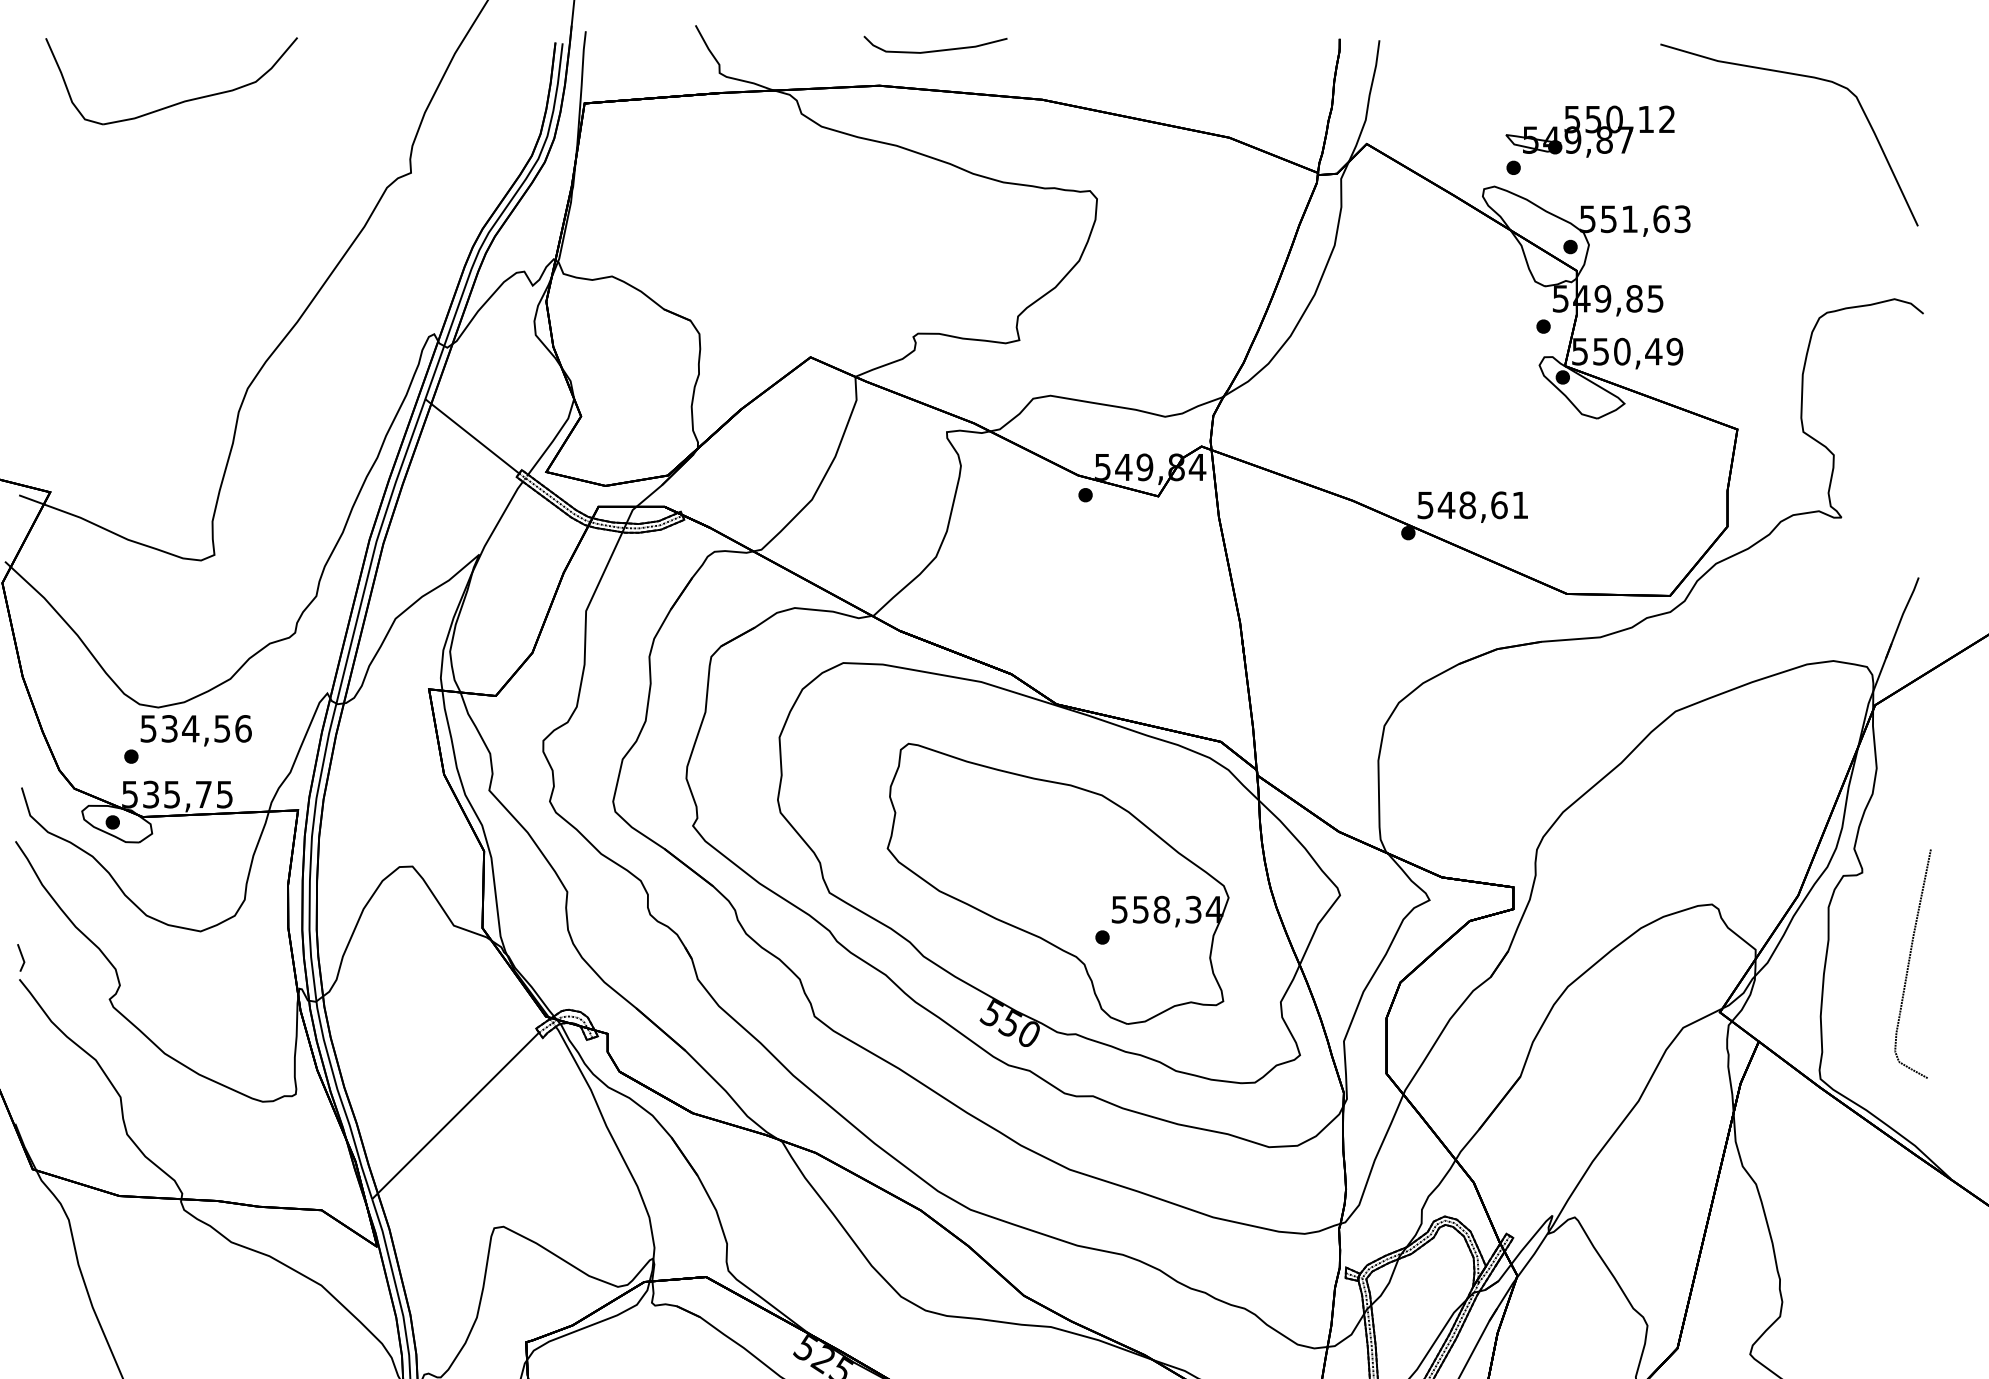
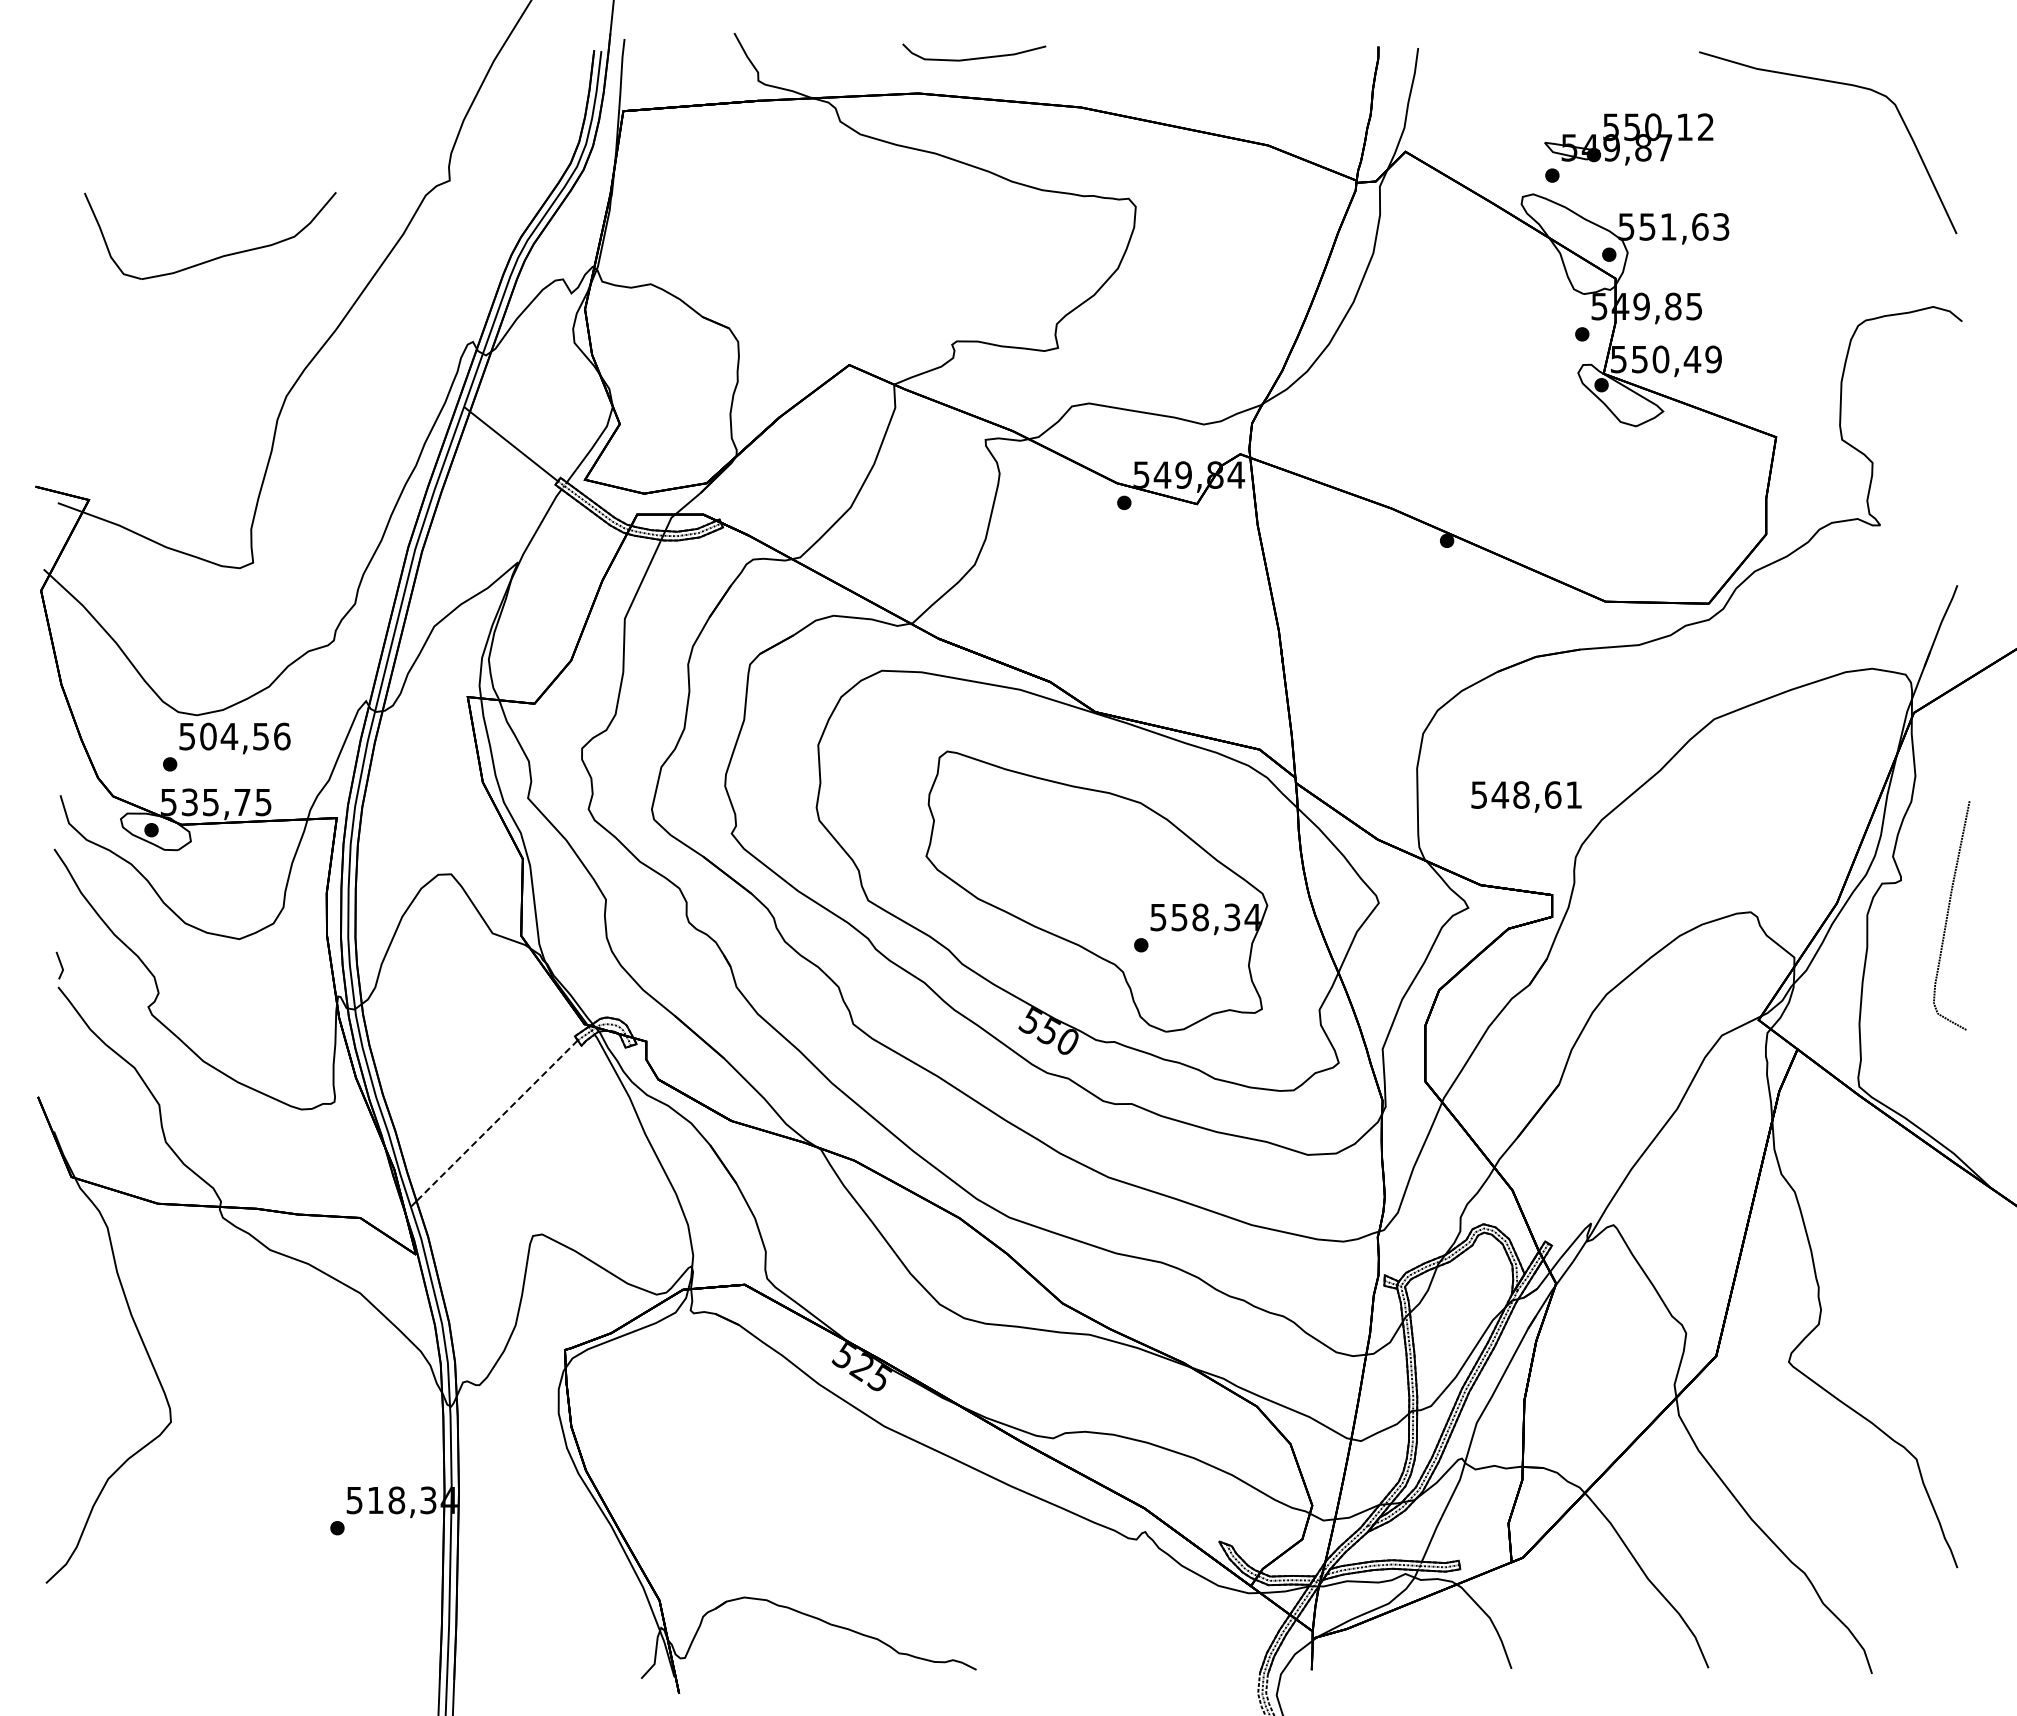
part: (177, 102) -> (216, 257), moved
text: (1472, 506) -> (1526, 796), moved
text: (169, 728) -> (208, 736), 534,56 -> 504,56
curve: (1909, 963) -> (1948, 915), moved
line: (458, 1112) -> (497, 1120), solid -> dashed

